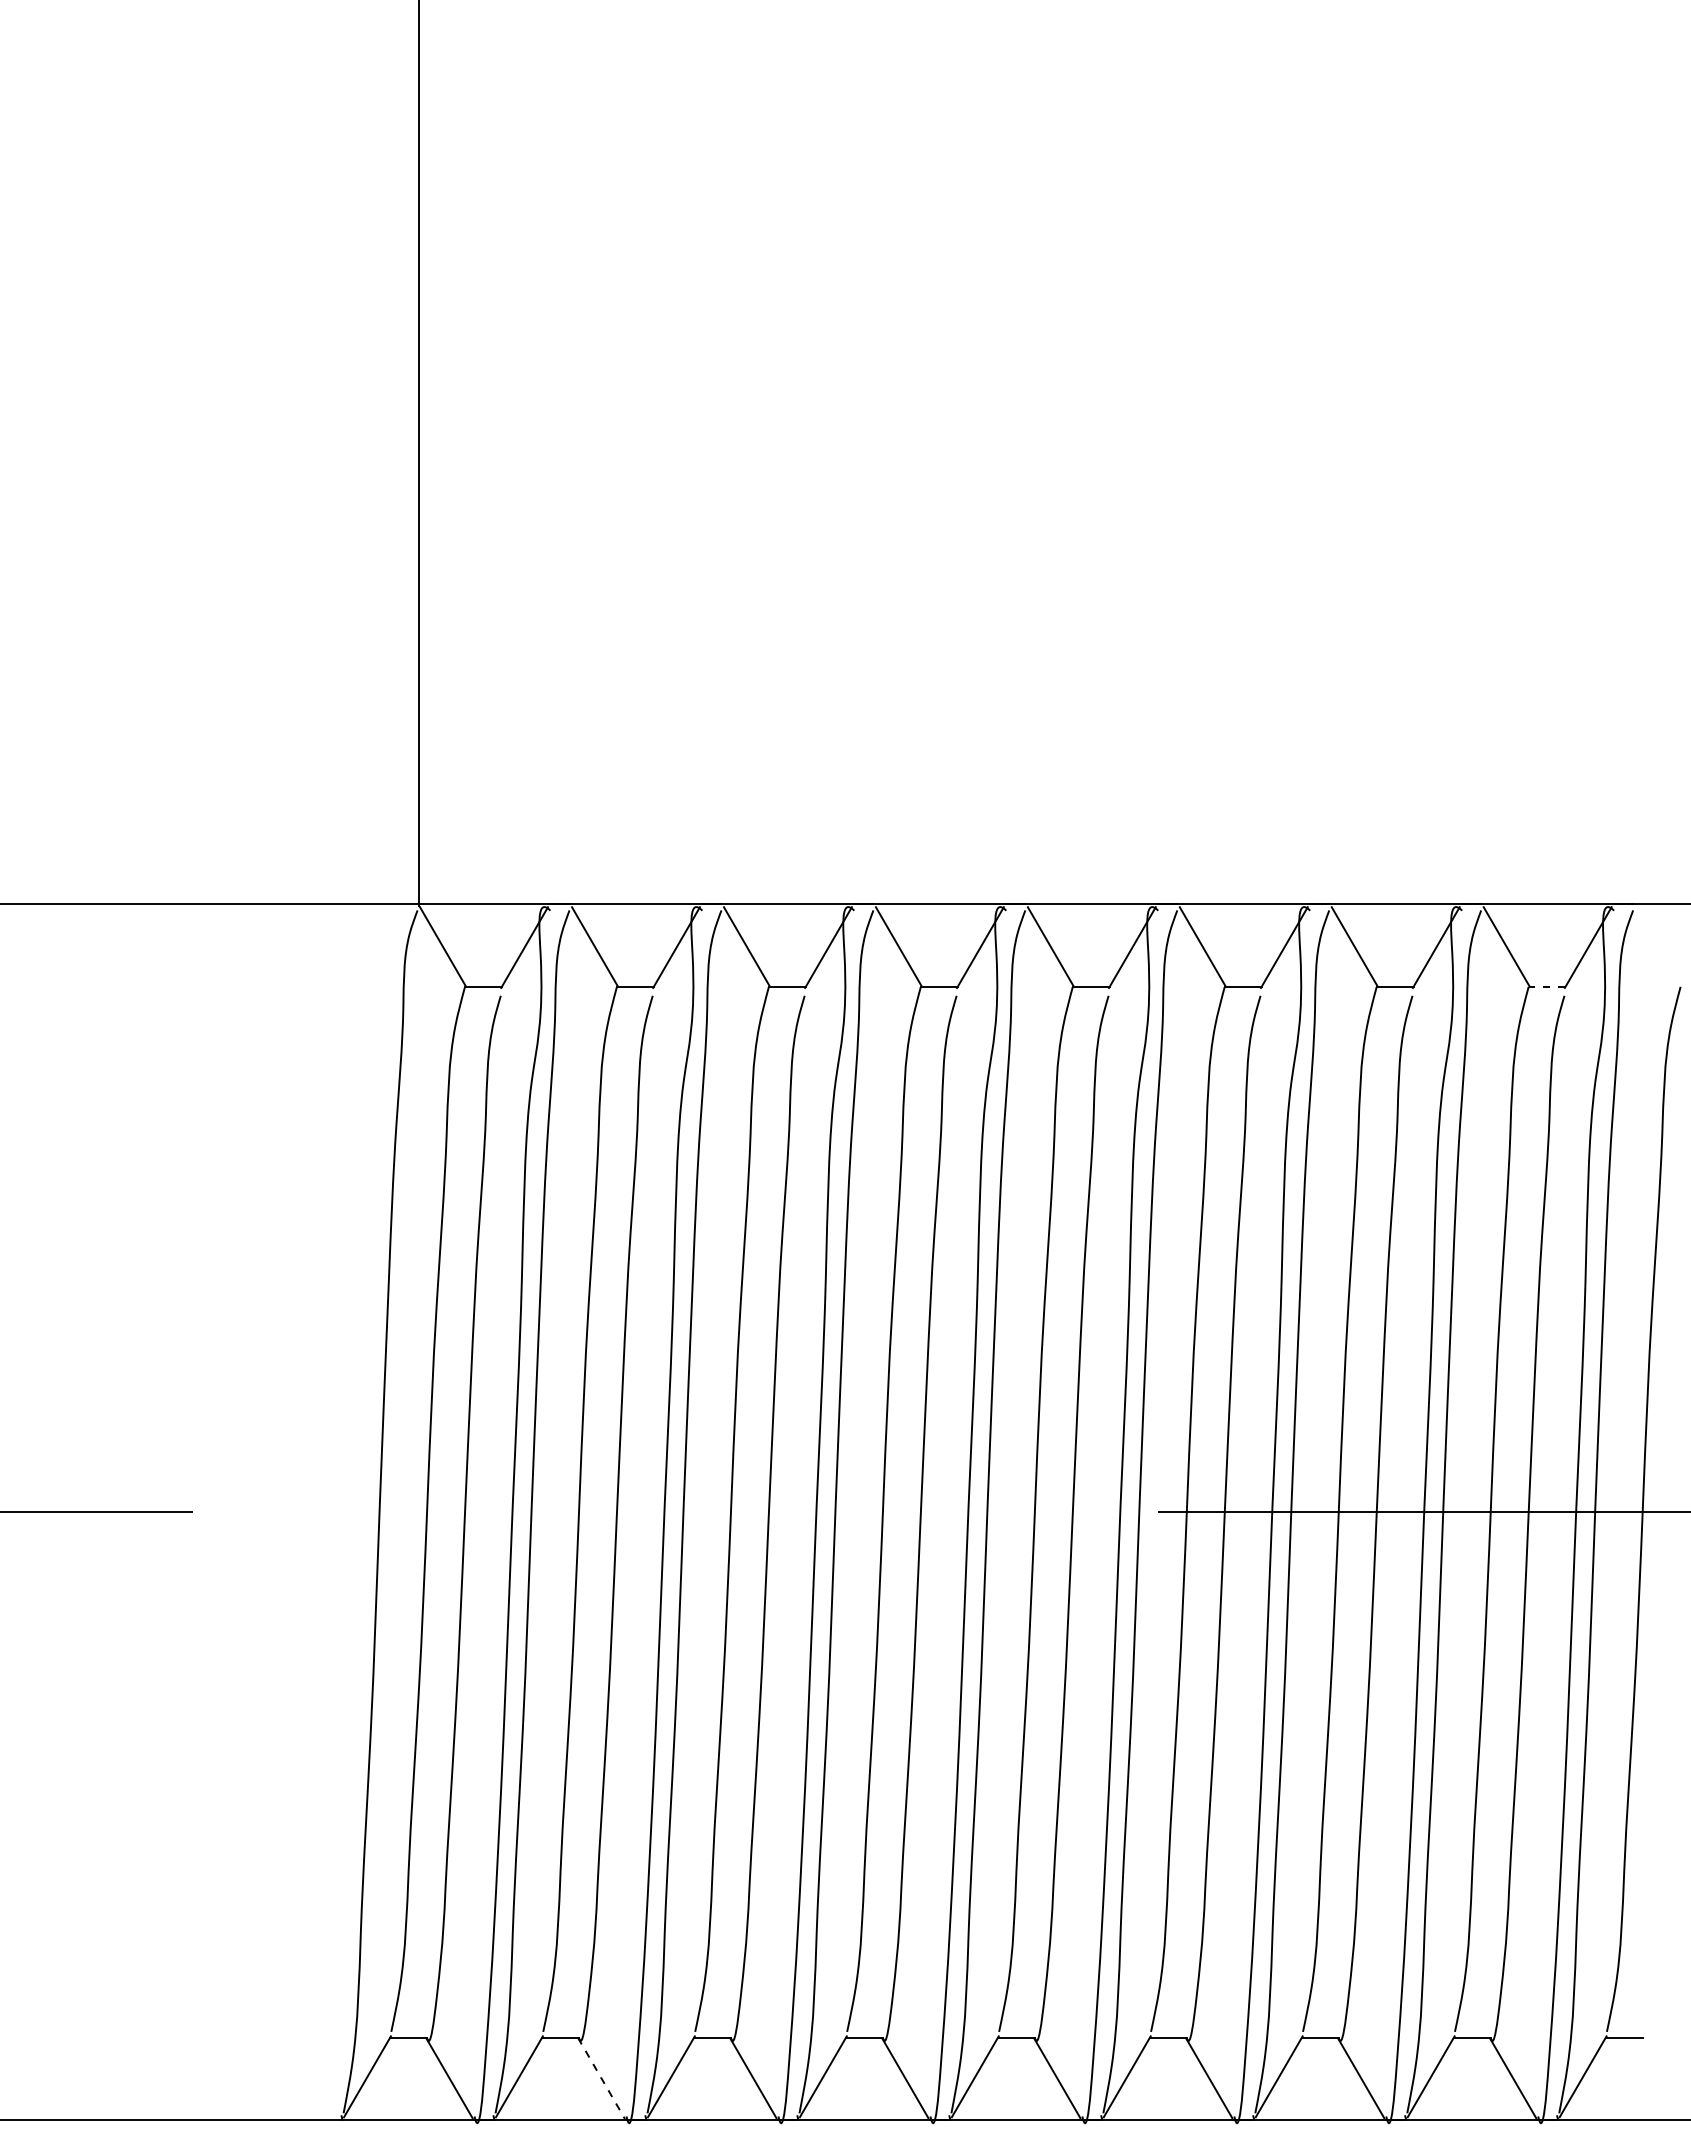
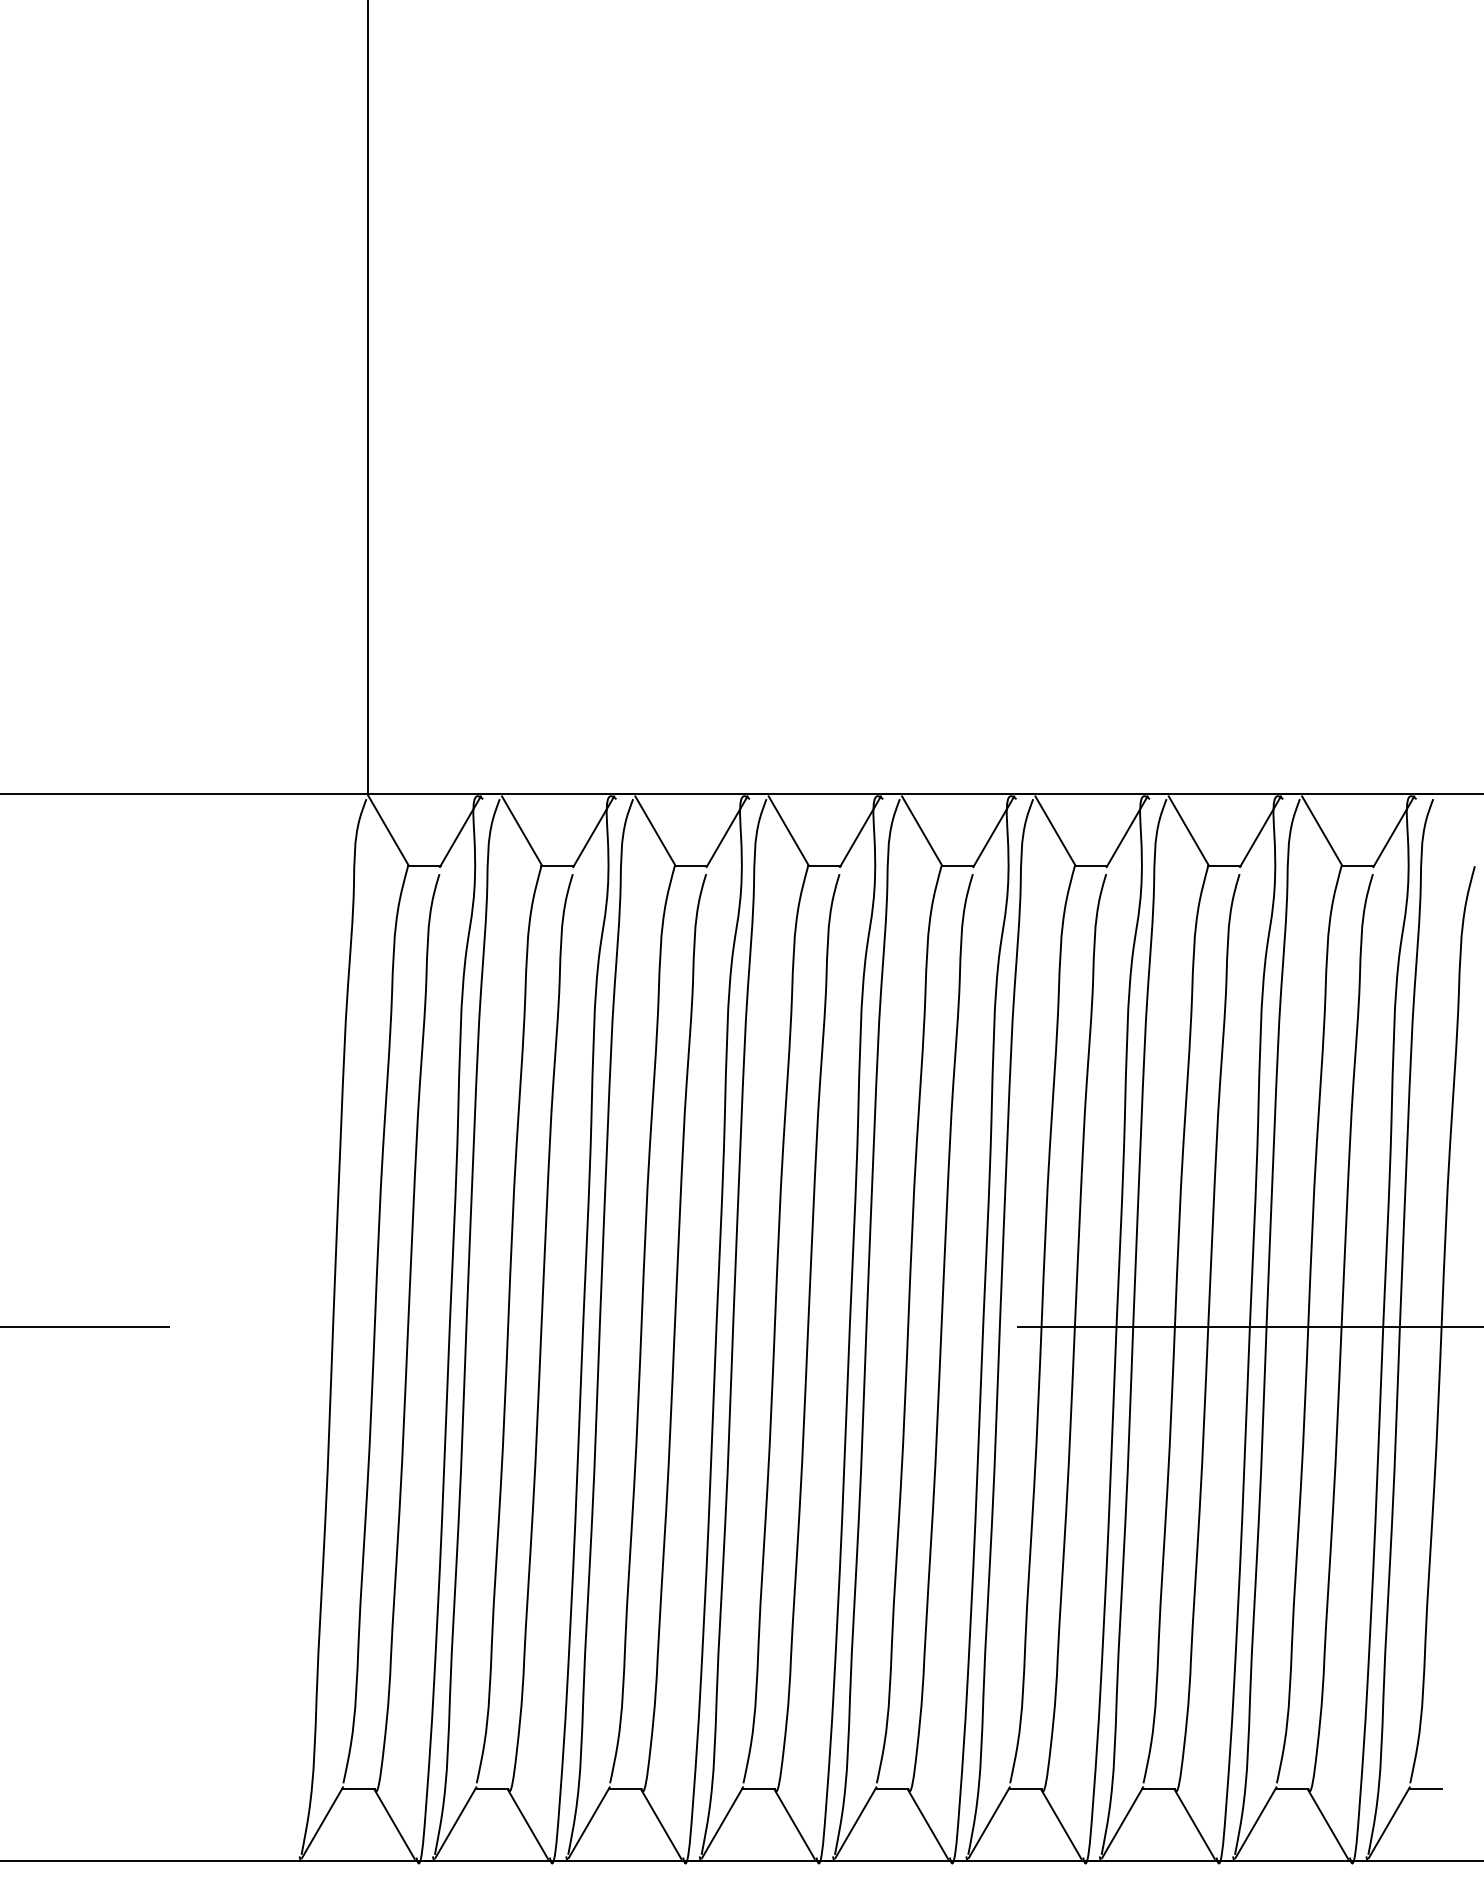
line: (1546, 986) -> (1357, 865), dashed -> solid
line: (601, 2077) -> (527, 1823), dashed -> solid

